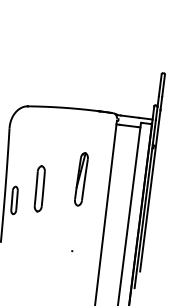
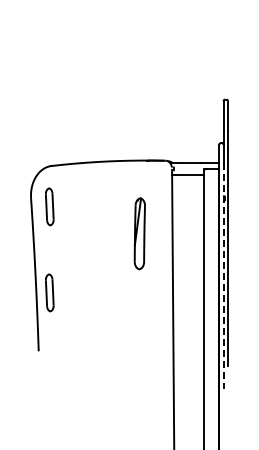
part: (22, 136) -> (49, 206), added
part: (81, 179) -> (139, 233), moved
part: (39, 188) -> (80, 273), removed
line: (145, 204) -> (223, 276), solid -> dashed

